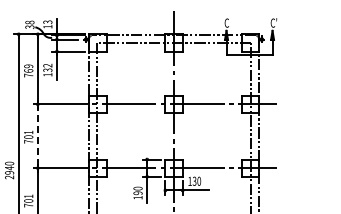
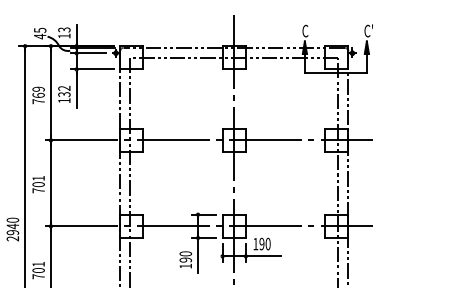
text: (29, 24) -> (39, 32), 38 -> 45
line: (37, 136) -> (50, 183), dashed -> solid
text: (194, 181) -> (261, 244), 130 -> 190

